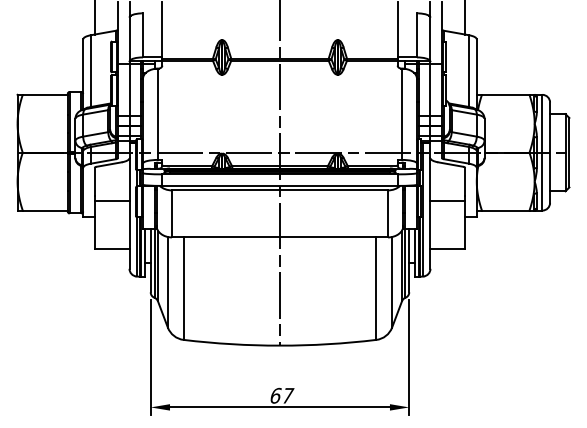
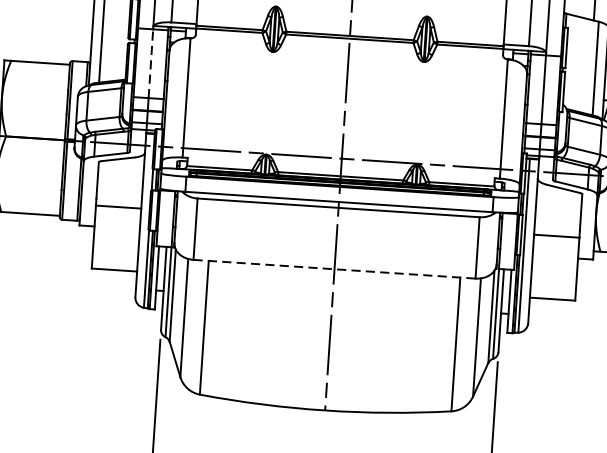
line: (129, 89) -> (150, 63), solid -> dashed
line: (280, 237) -> (335, 269), solid -> dashed

